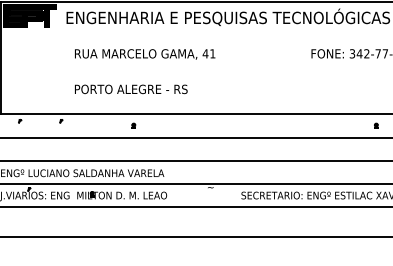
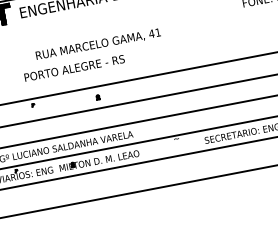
text: (145, 54) -> (98, 44), moved
text: (131, 89) -> (74, 68), moved

